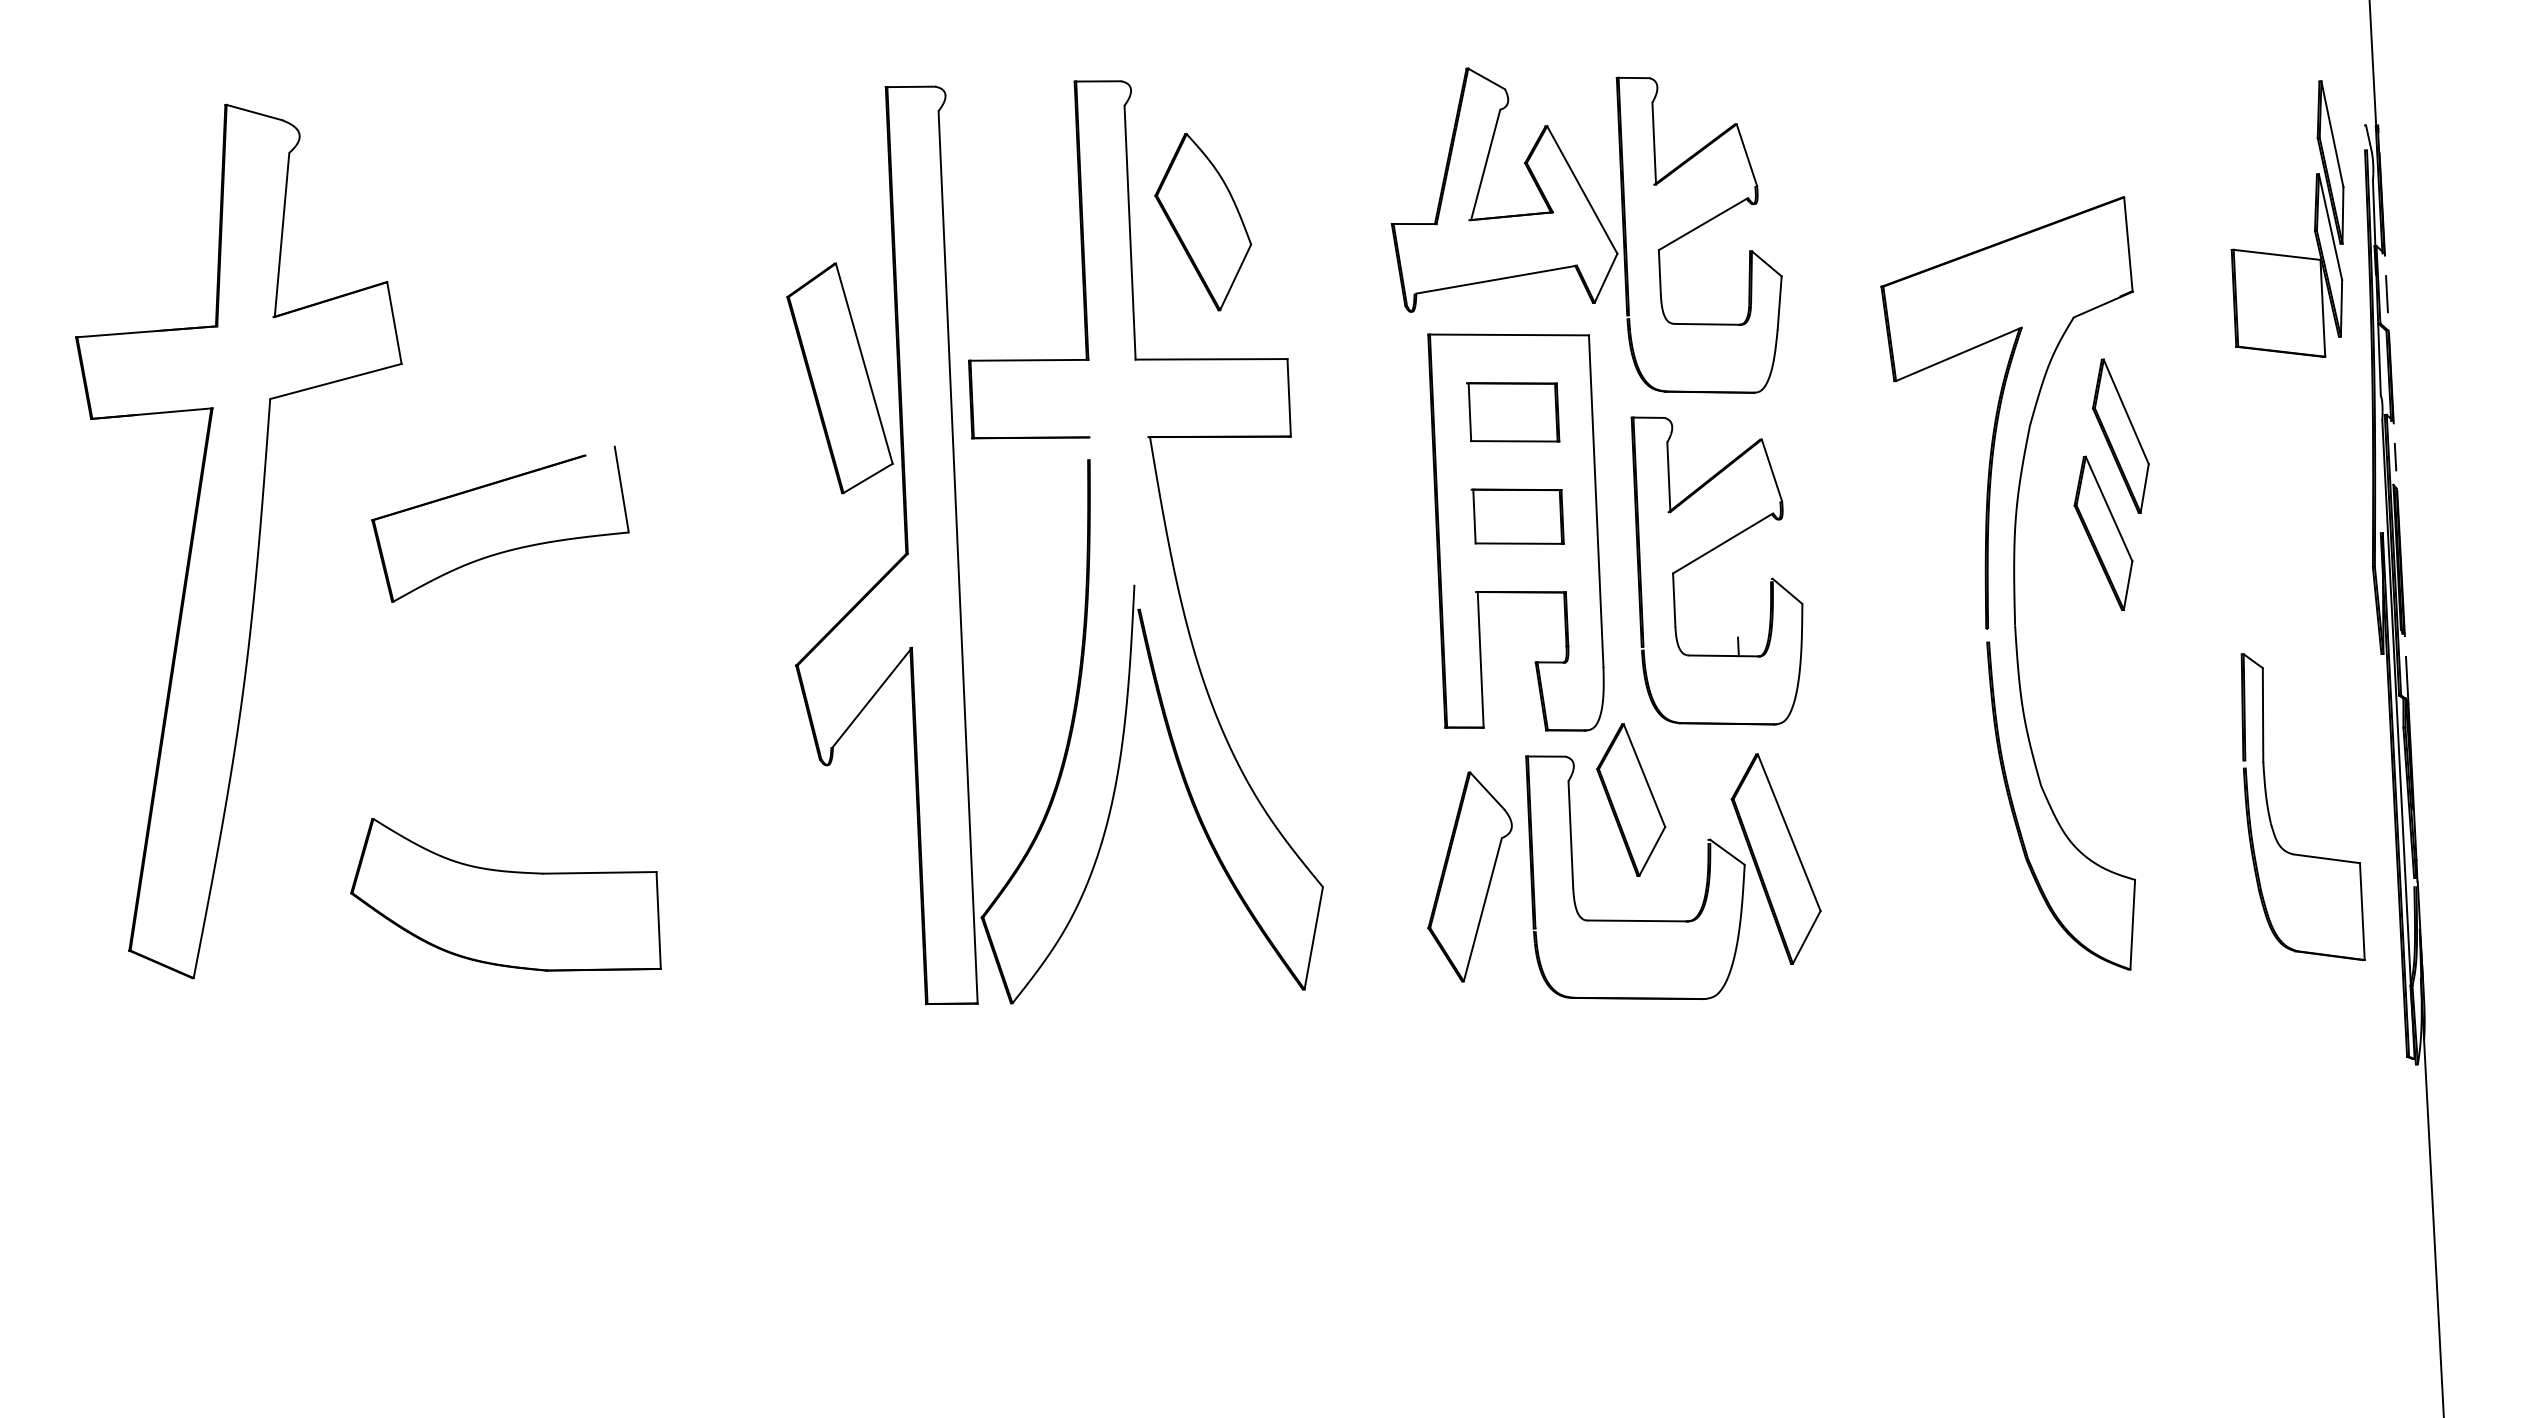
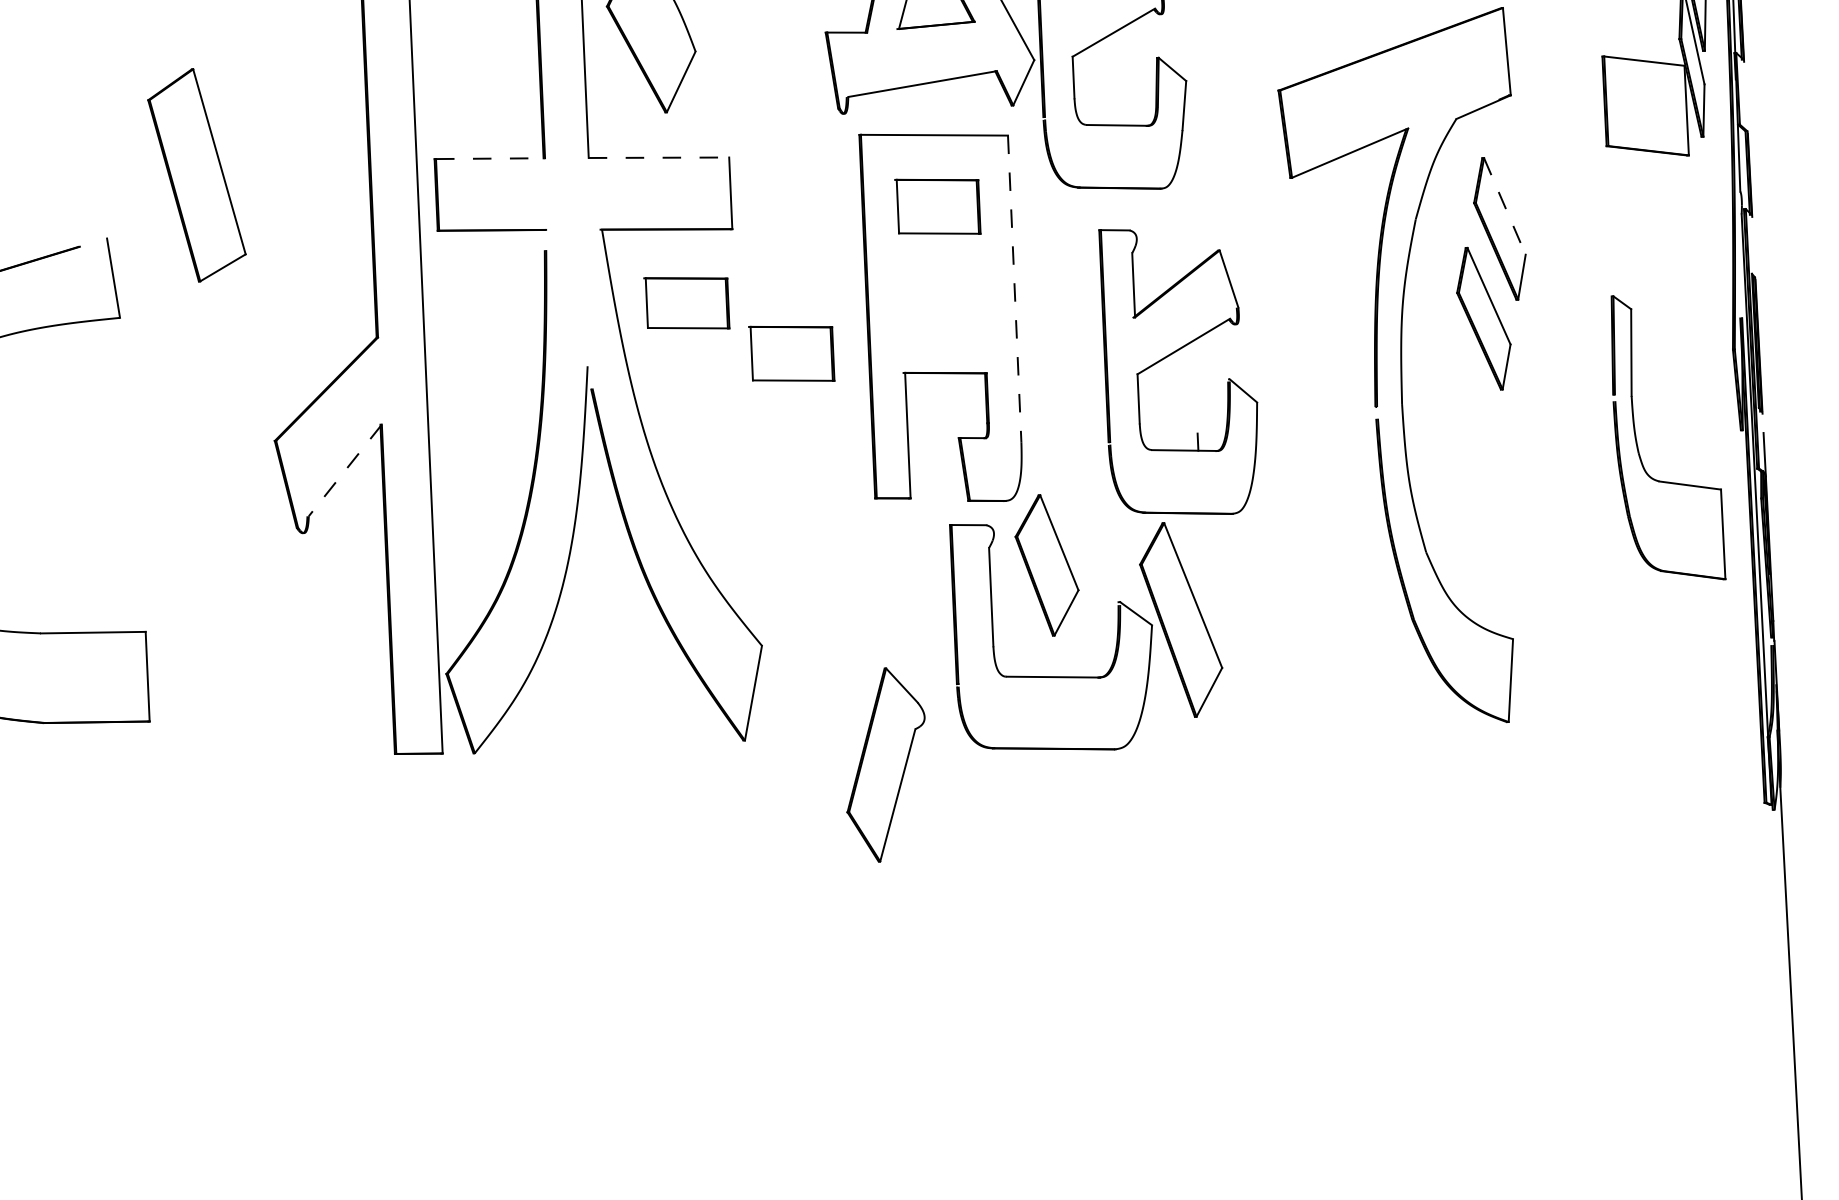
line: (2386, 294) -> (1745, 97), removed
line: (1211, 359) -> (658, 157), solid -> dashed
line: (1029, 360) -> (490, 158), solid -> dashed
part: (839, 378) -> (196, 175), moved
line: (2126, 411) -> (1505, 205), solid -> dashed
line: (2395, 456) -> (1753, 247), removed
line: (1596, 501) -> (1014, 289), solid -> dashed
part: (1517, 516) -> (686, 303), moved
part: (1705, 555) -> (1167, 357), moved
part: (1355, 571) -> (792, 353), added
line: (872, 697) -> (345, 470), solid -> dashed
part: (2270, 815) -> (1638, 445), moved
part: (1469, 876) -> (885, 764), moved

